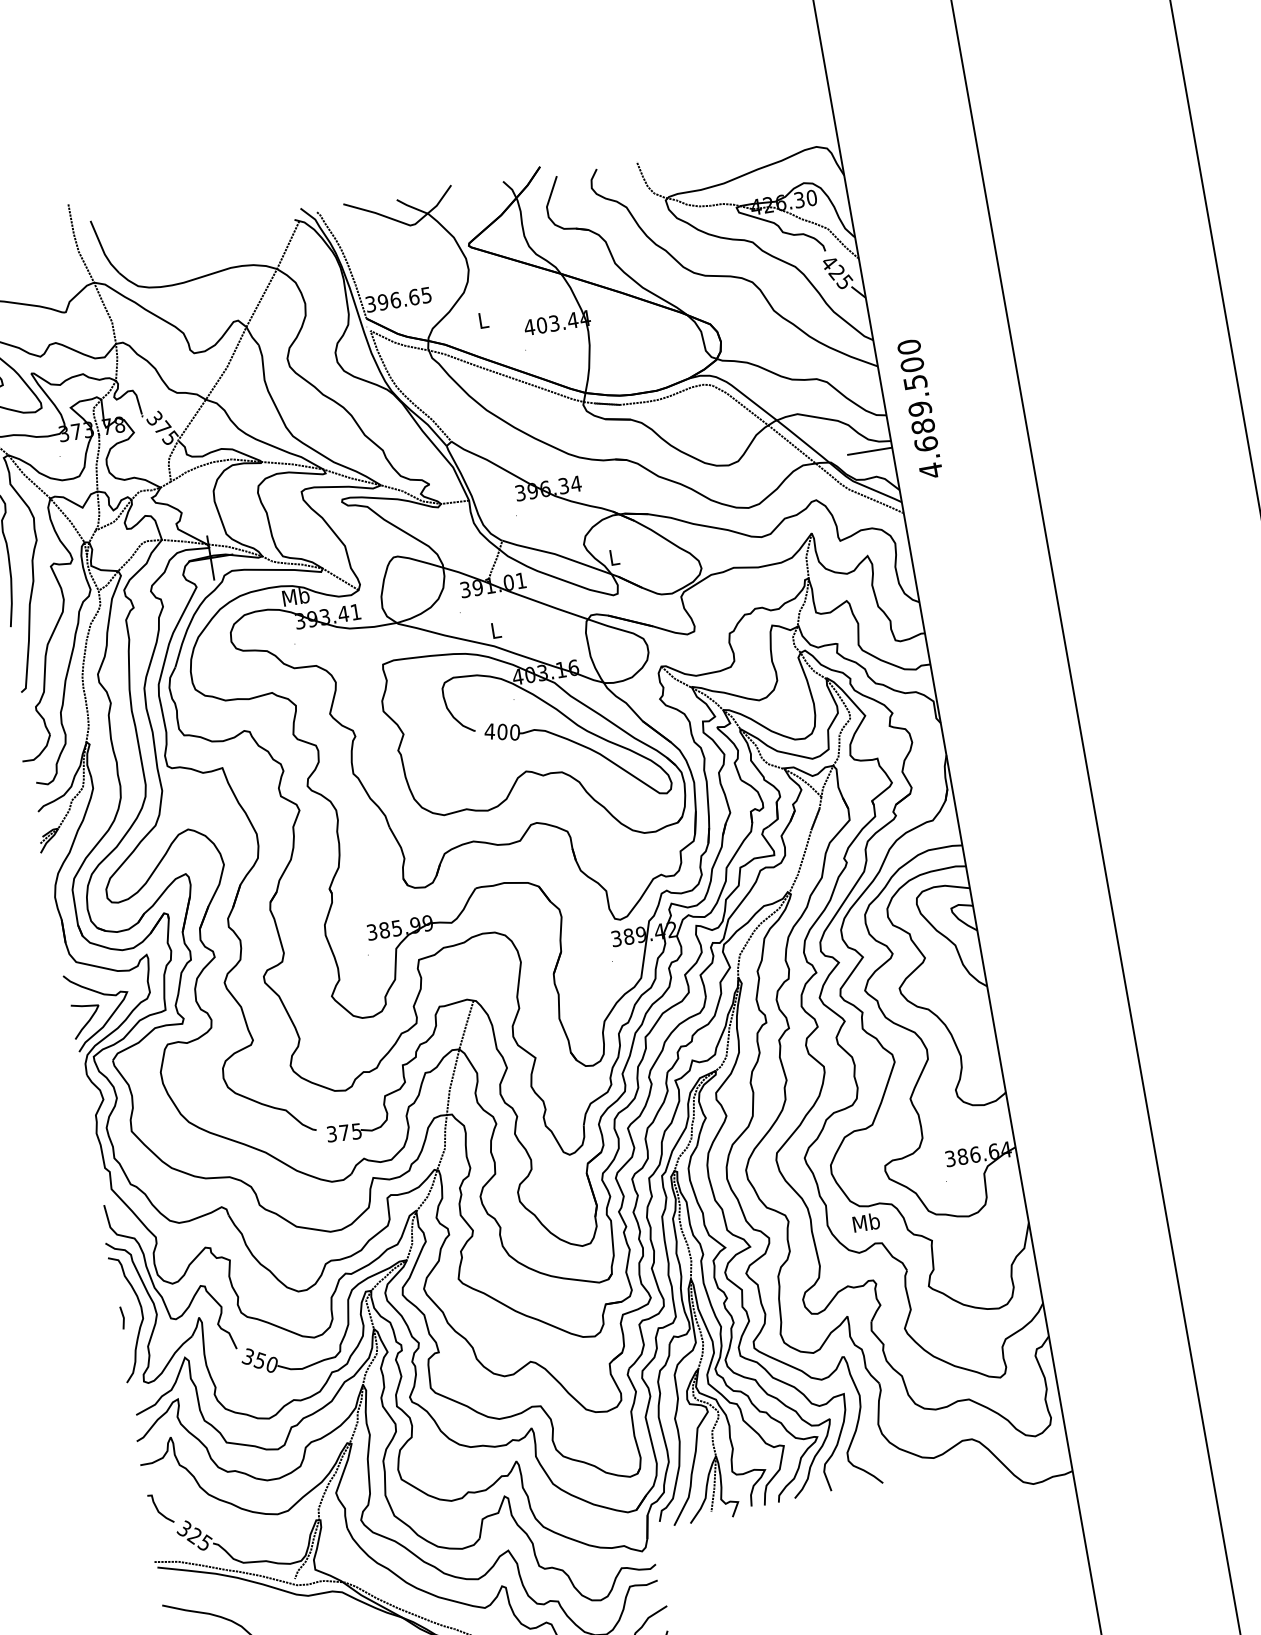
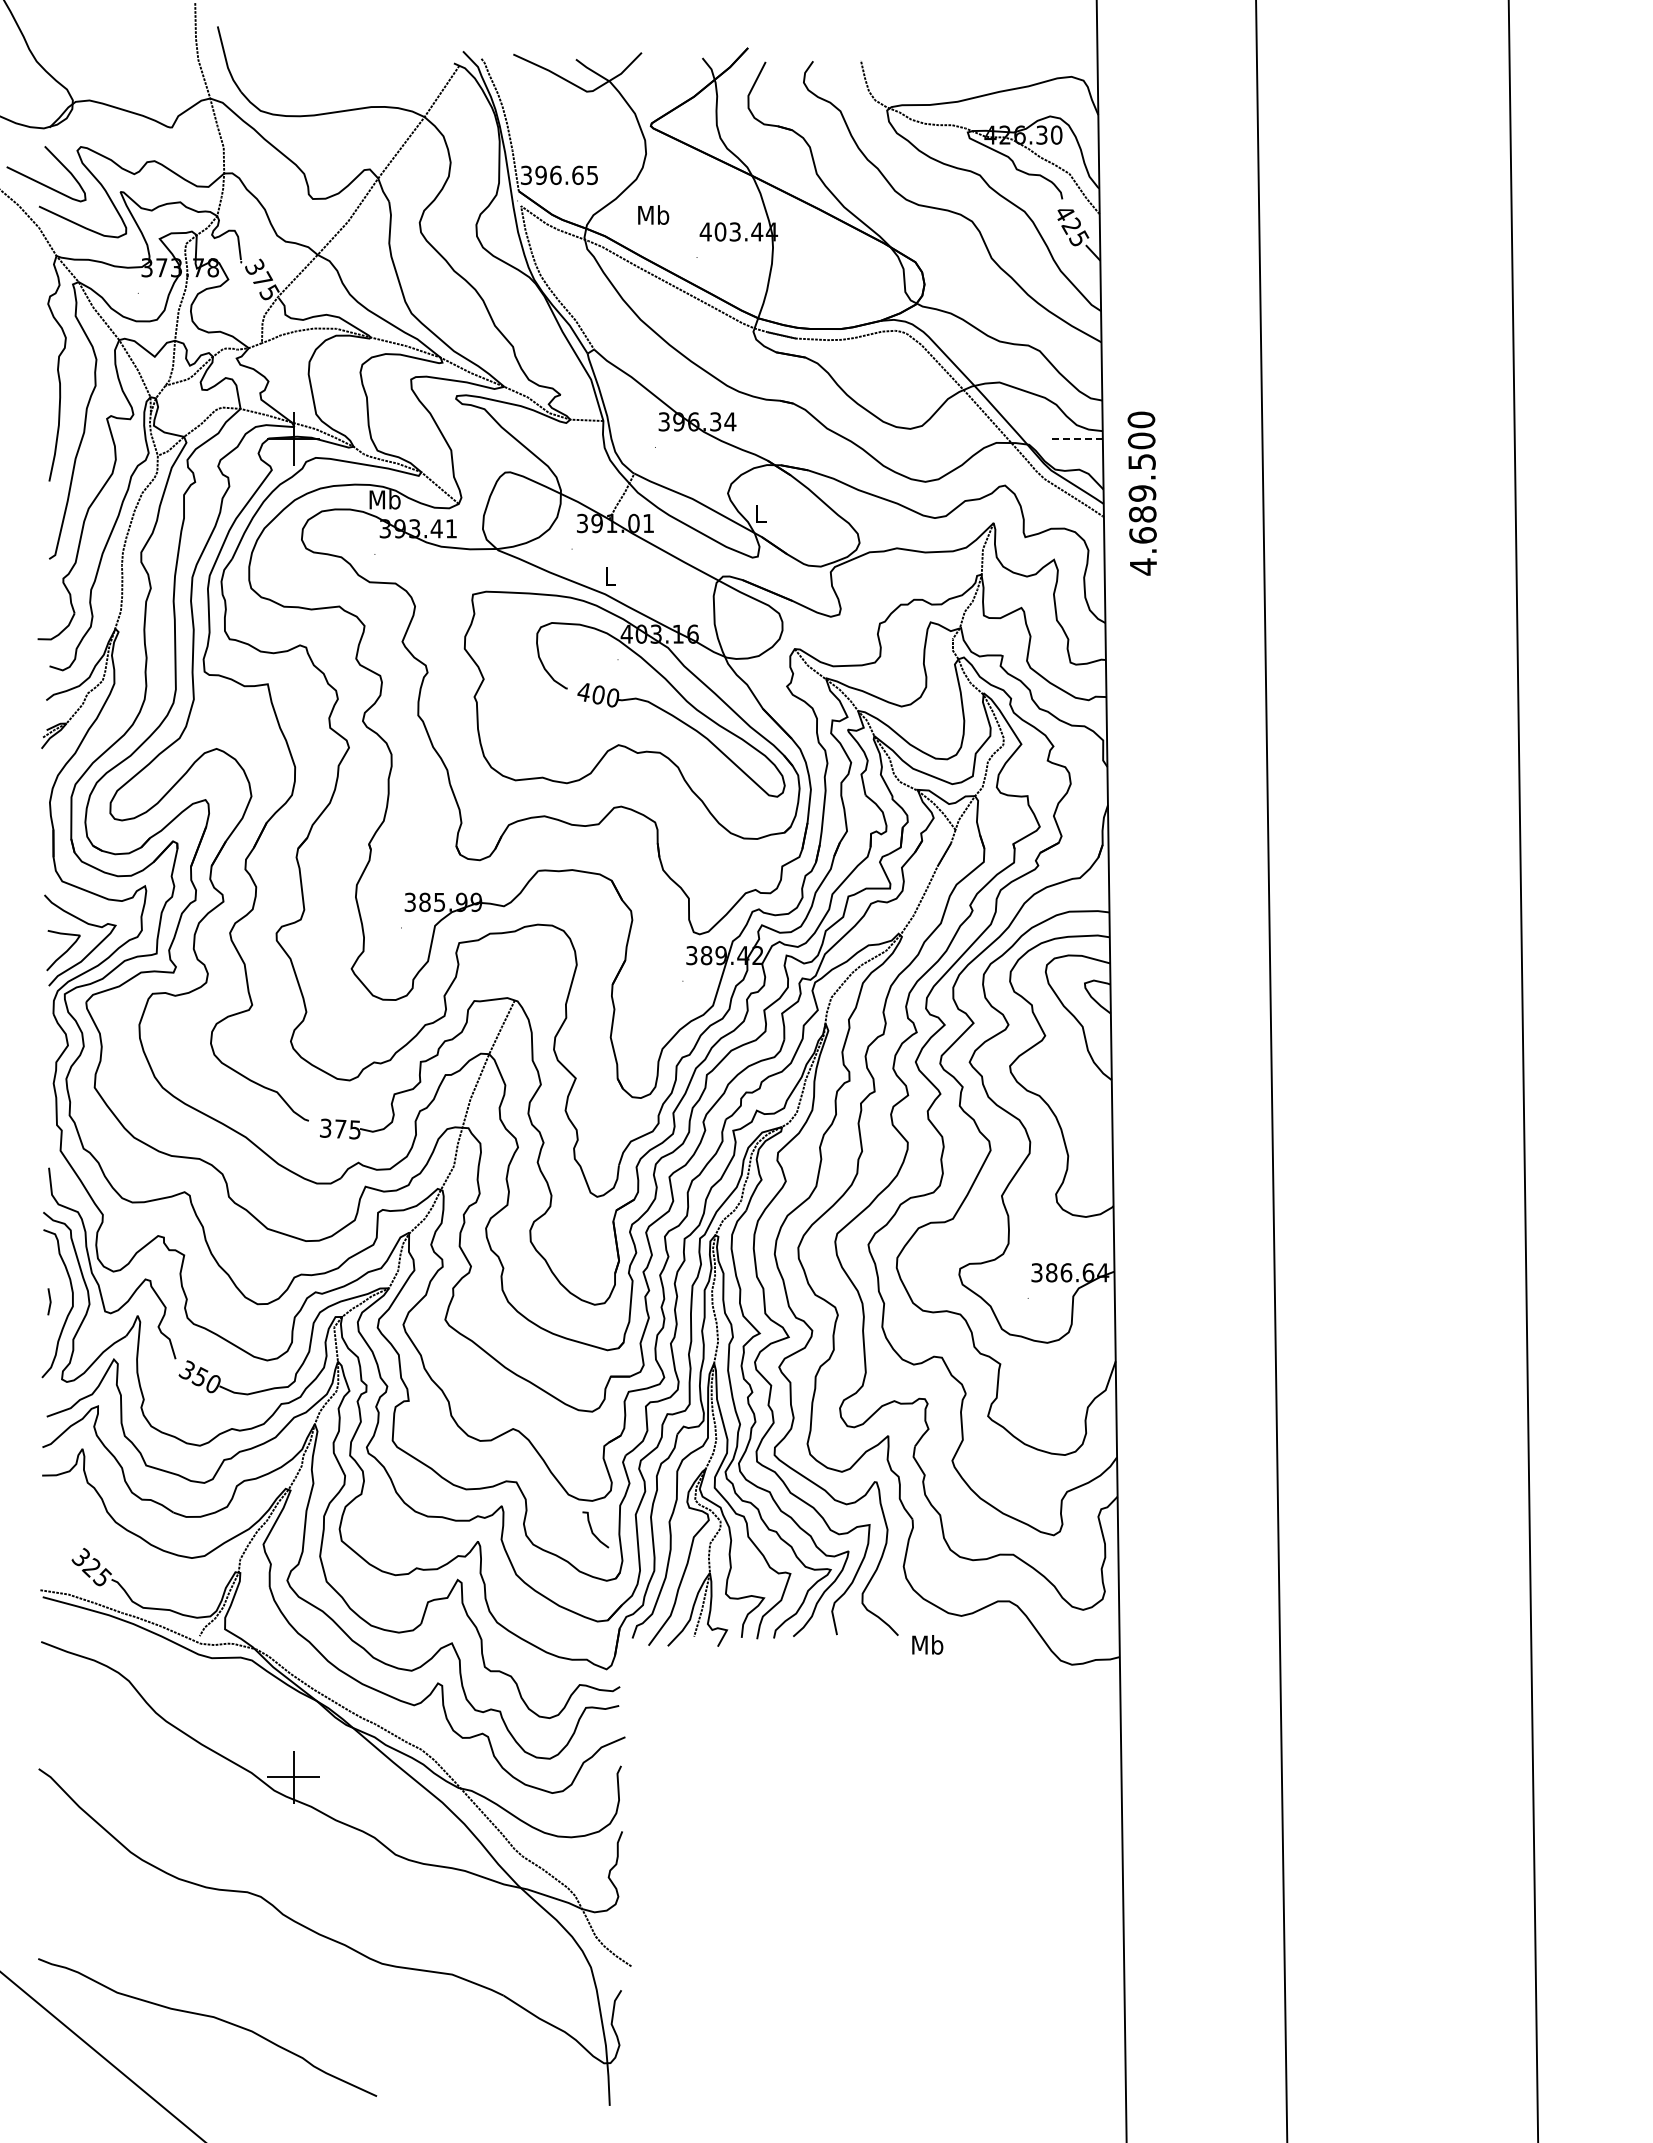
text: (483, 319) -> (653, 214), L -> Mb
text: (919, 409) -> (1141, 493), moved
line: (870, 451) -> (1076, 439), solid -> dashed
text: (866, 1222) -> (927, 1644), moved
curve: (158, 1508) -> (592, 1529), moved

